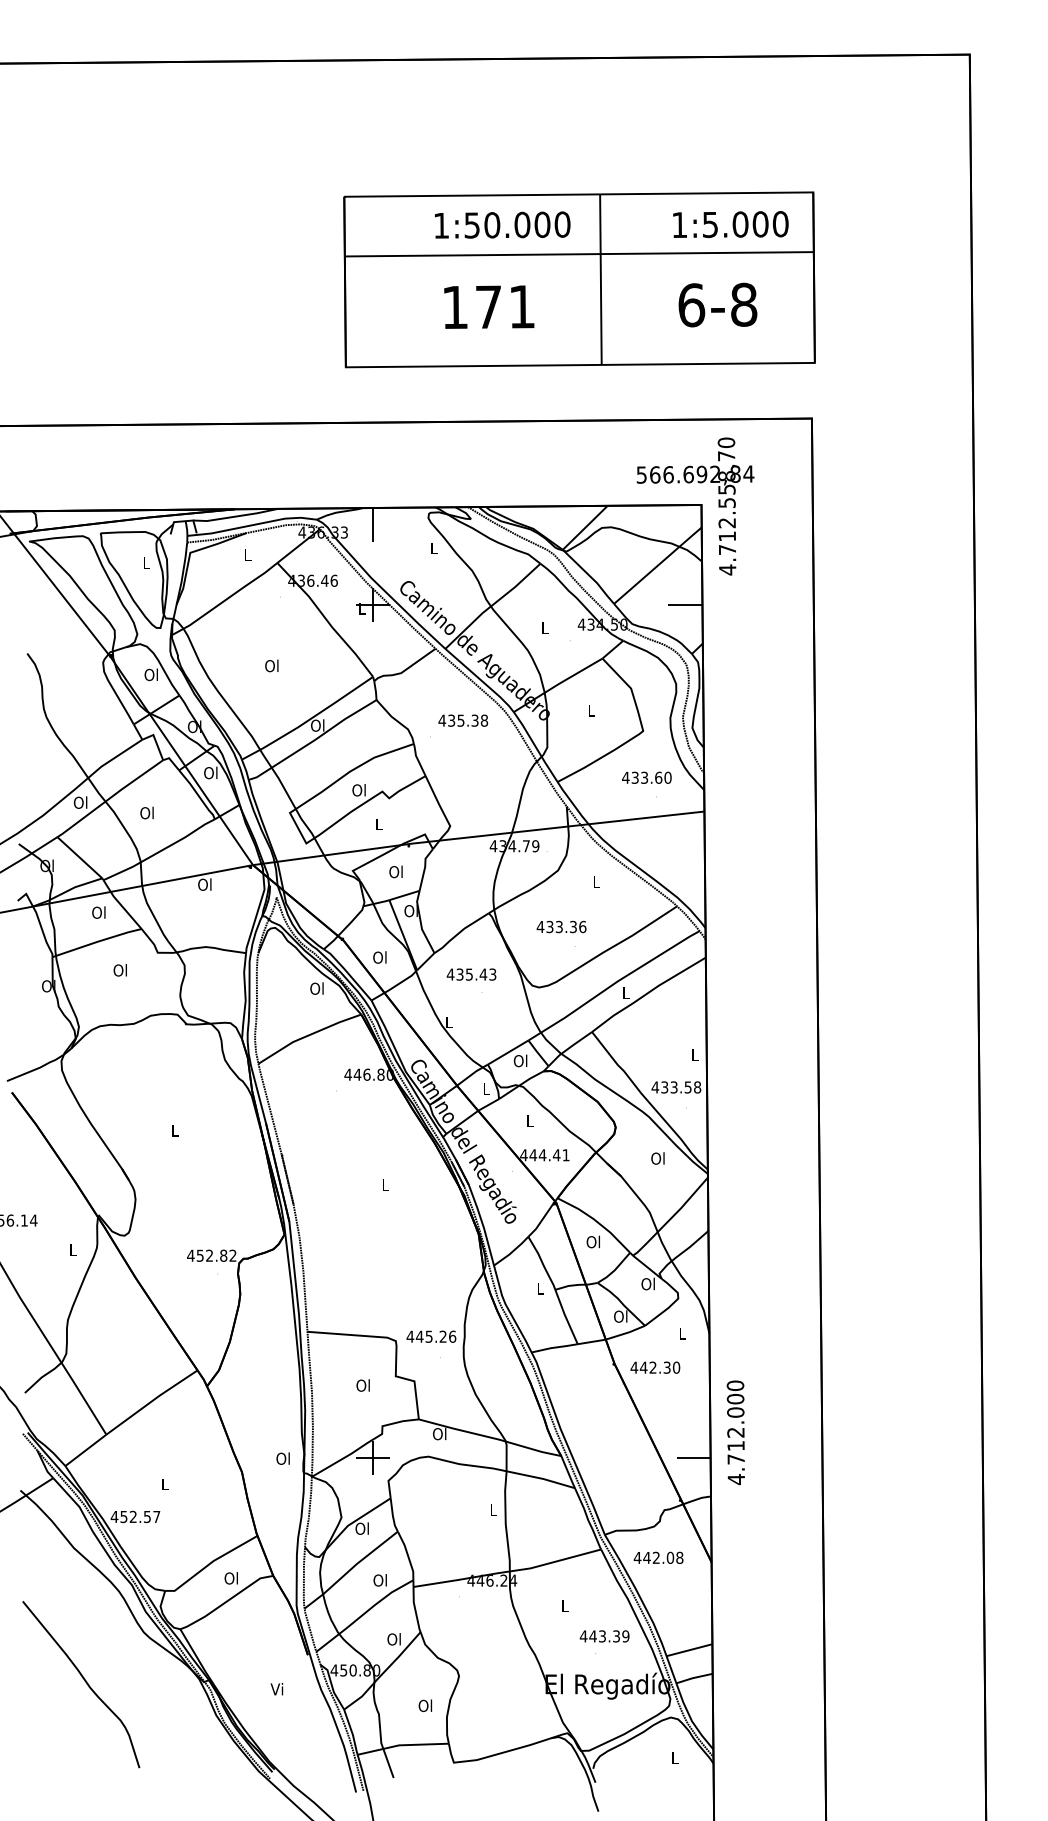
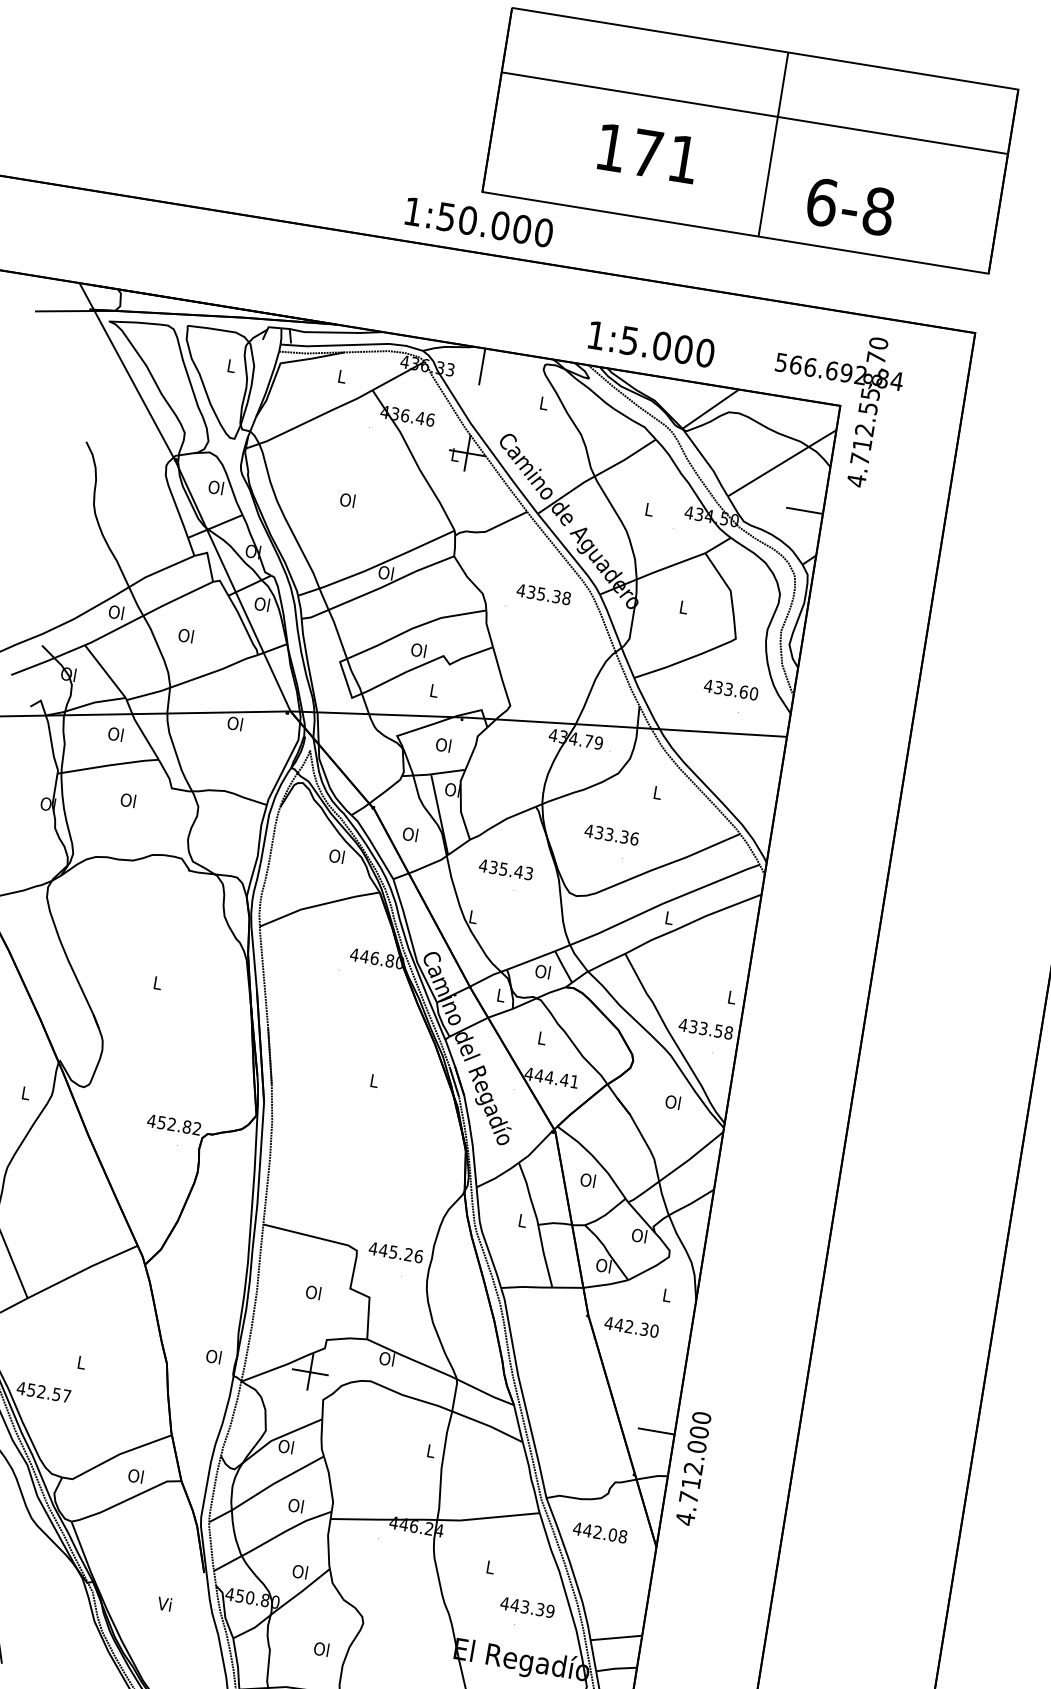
text: (502, 224) -> (479, 221), moved
text: (730, 224) -> (651, 344), moved
text: (717, 304) -> (850, 206), moved
text: (735, 1432) -> (693, 1468), moved

